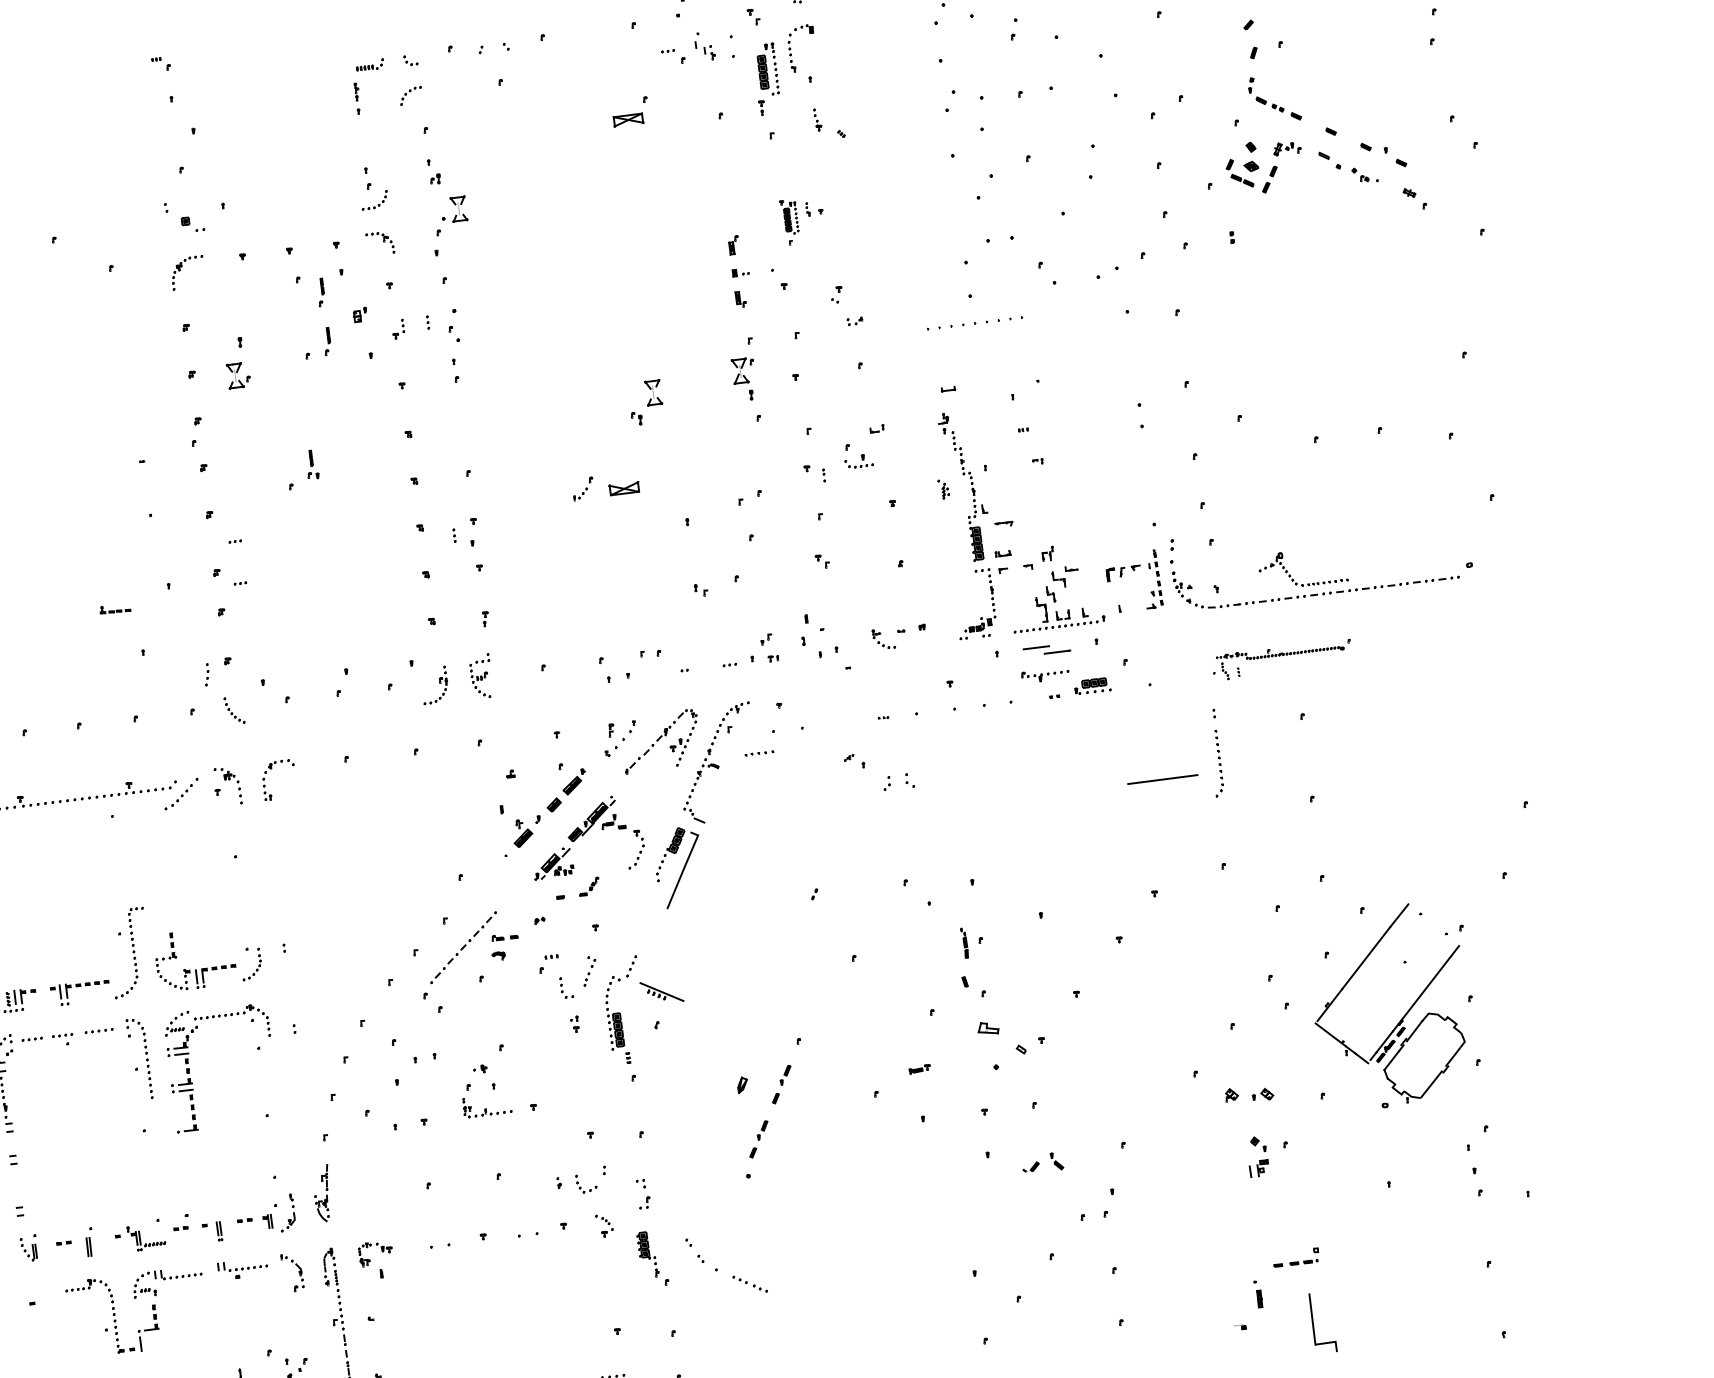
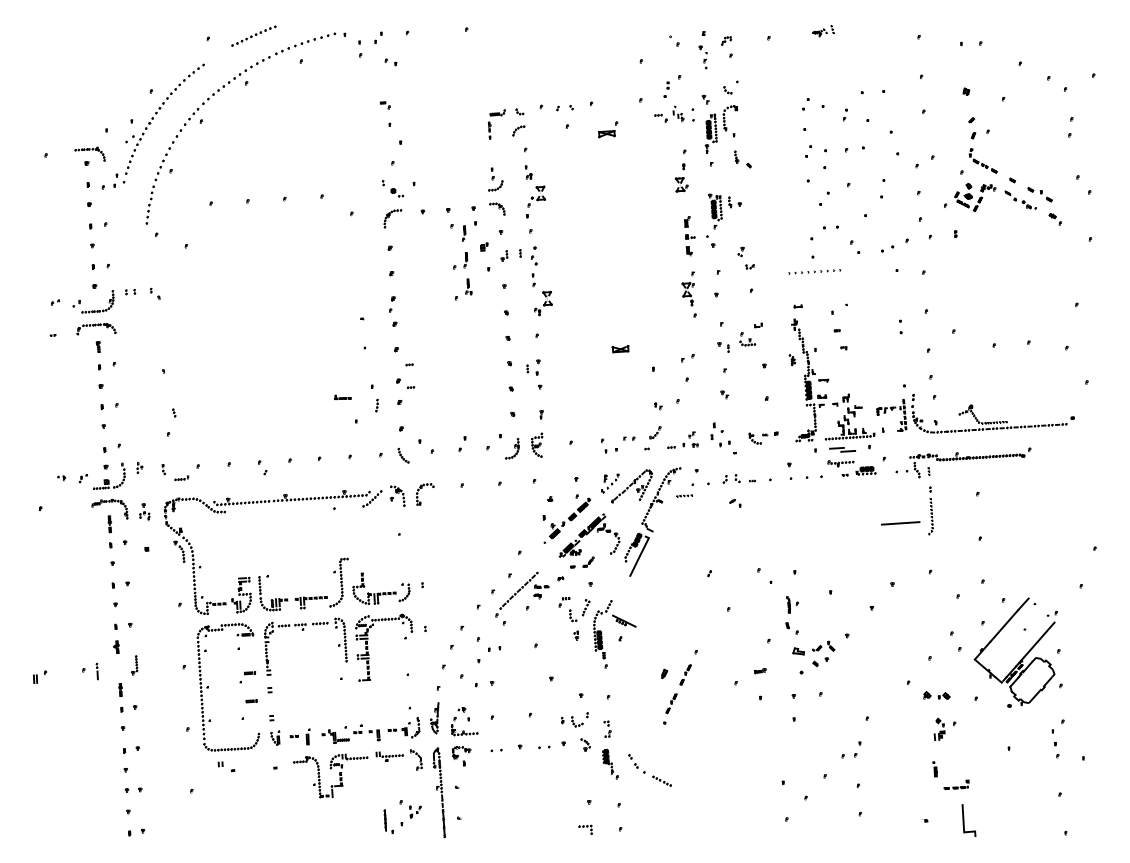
part: (630, 111) -> (608, 129), moved
part: (801, 221) -> (724, 211), size x1.43
part: (237, 362) -> (681, 177), moved
part: (646, 402) -> (543, 303), moved
part: (303, 469) -> (463, 289), moved
part: (583, 488) -> (655, 432), moved
part: (1281, 659) -> (968, 462), size x1.67
part: (206, 674) -> (376, 405), moved
part: (898, 781) -> (731, 478), moved
part: (486, 1090) -> (464, 721), moved
part: (1042, 1160) -> (823, 645), moved
part: (1257, 1294) -> (934, 769), moved

